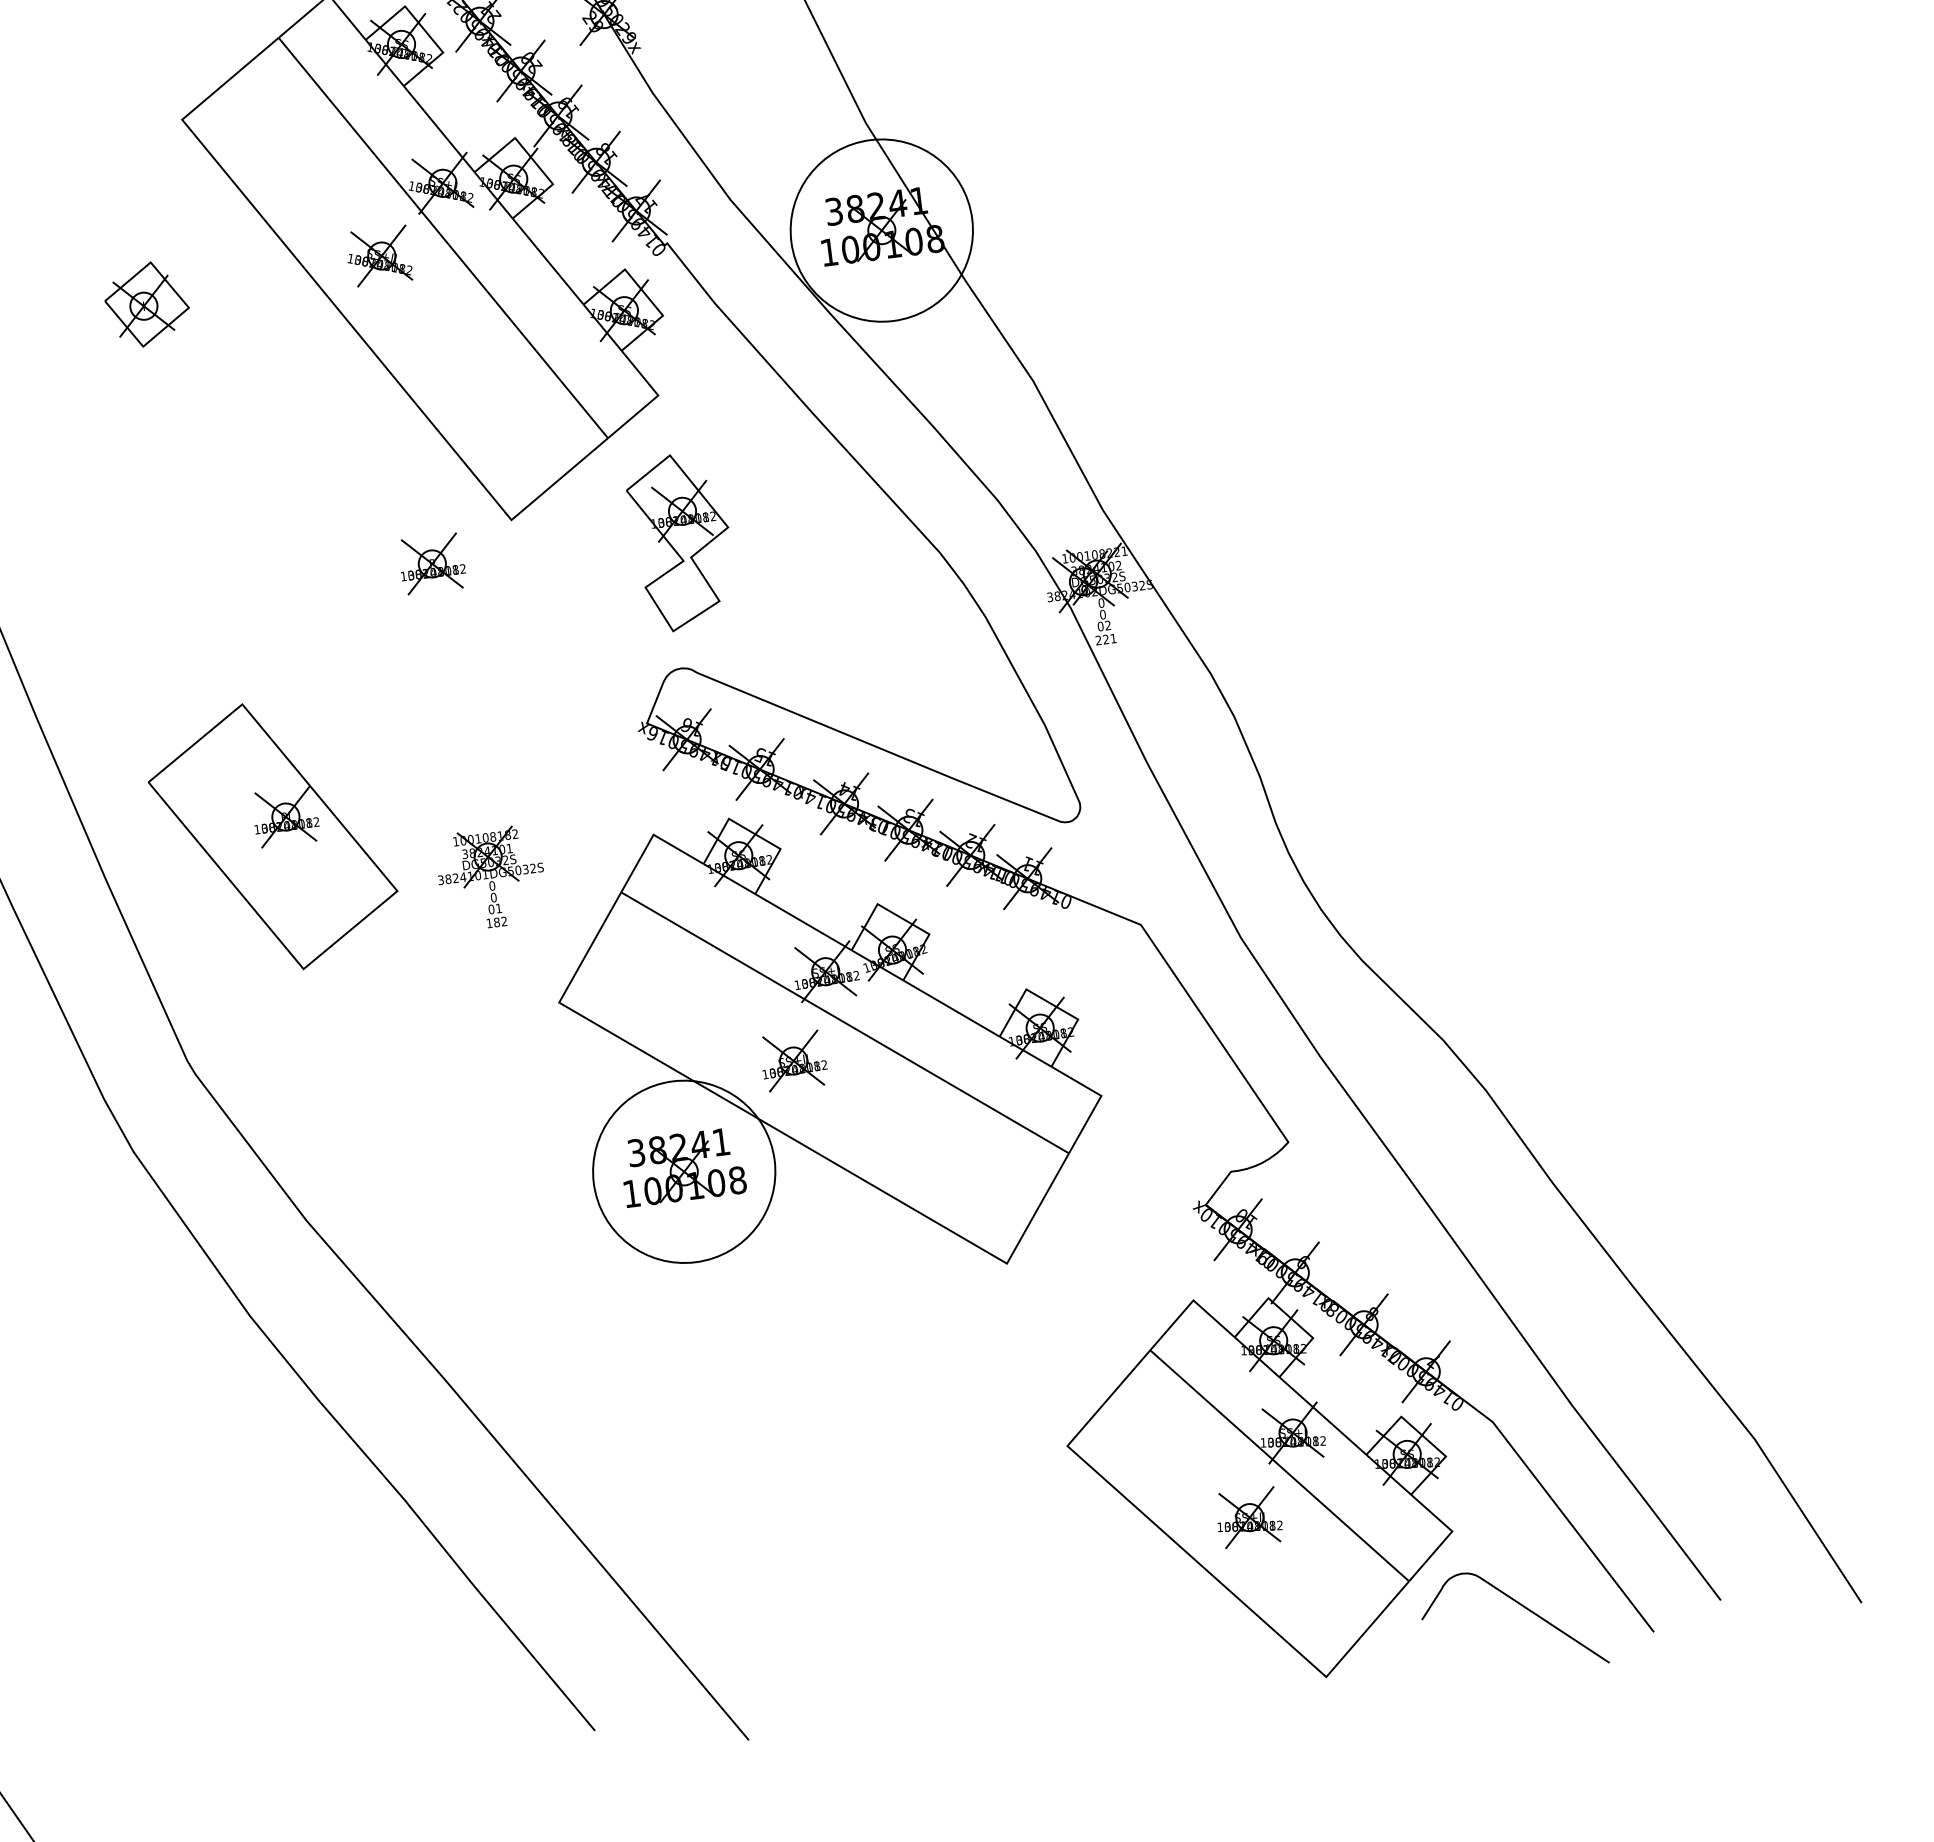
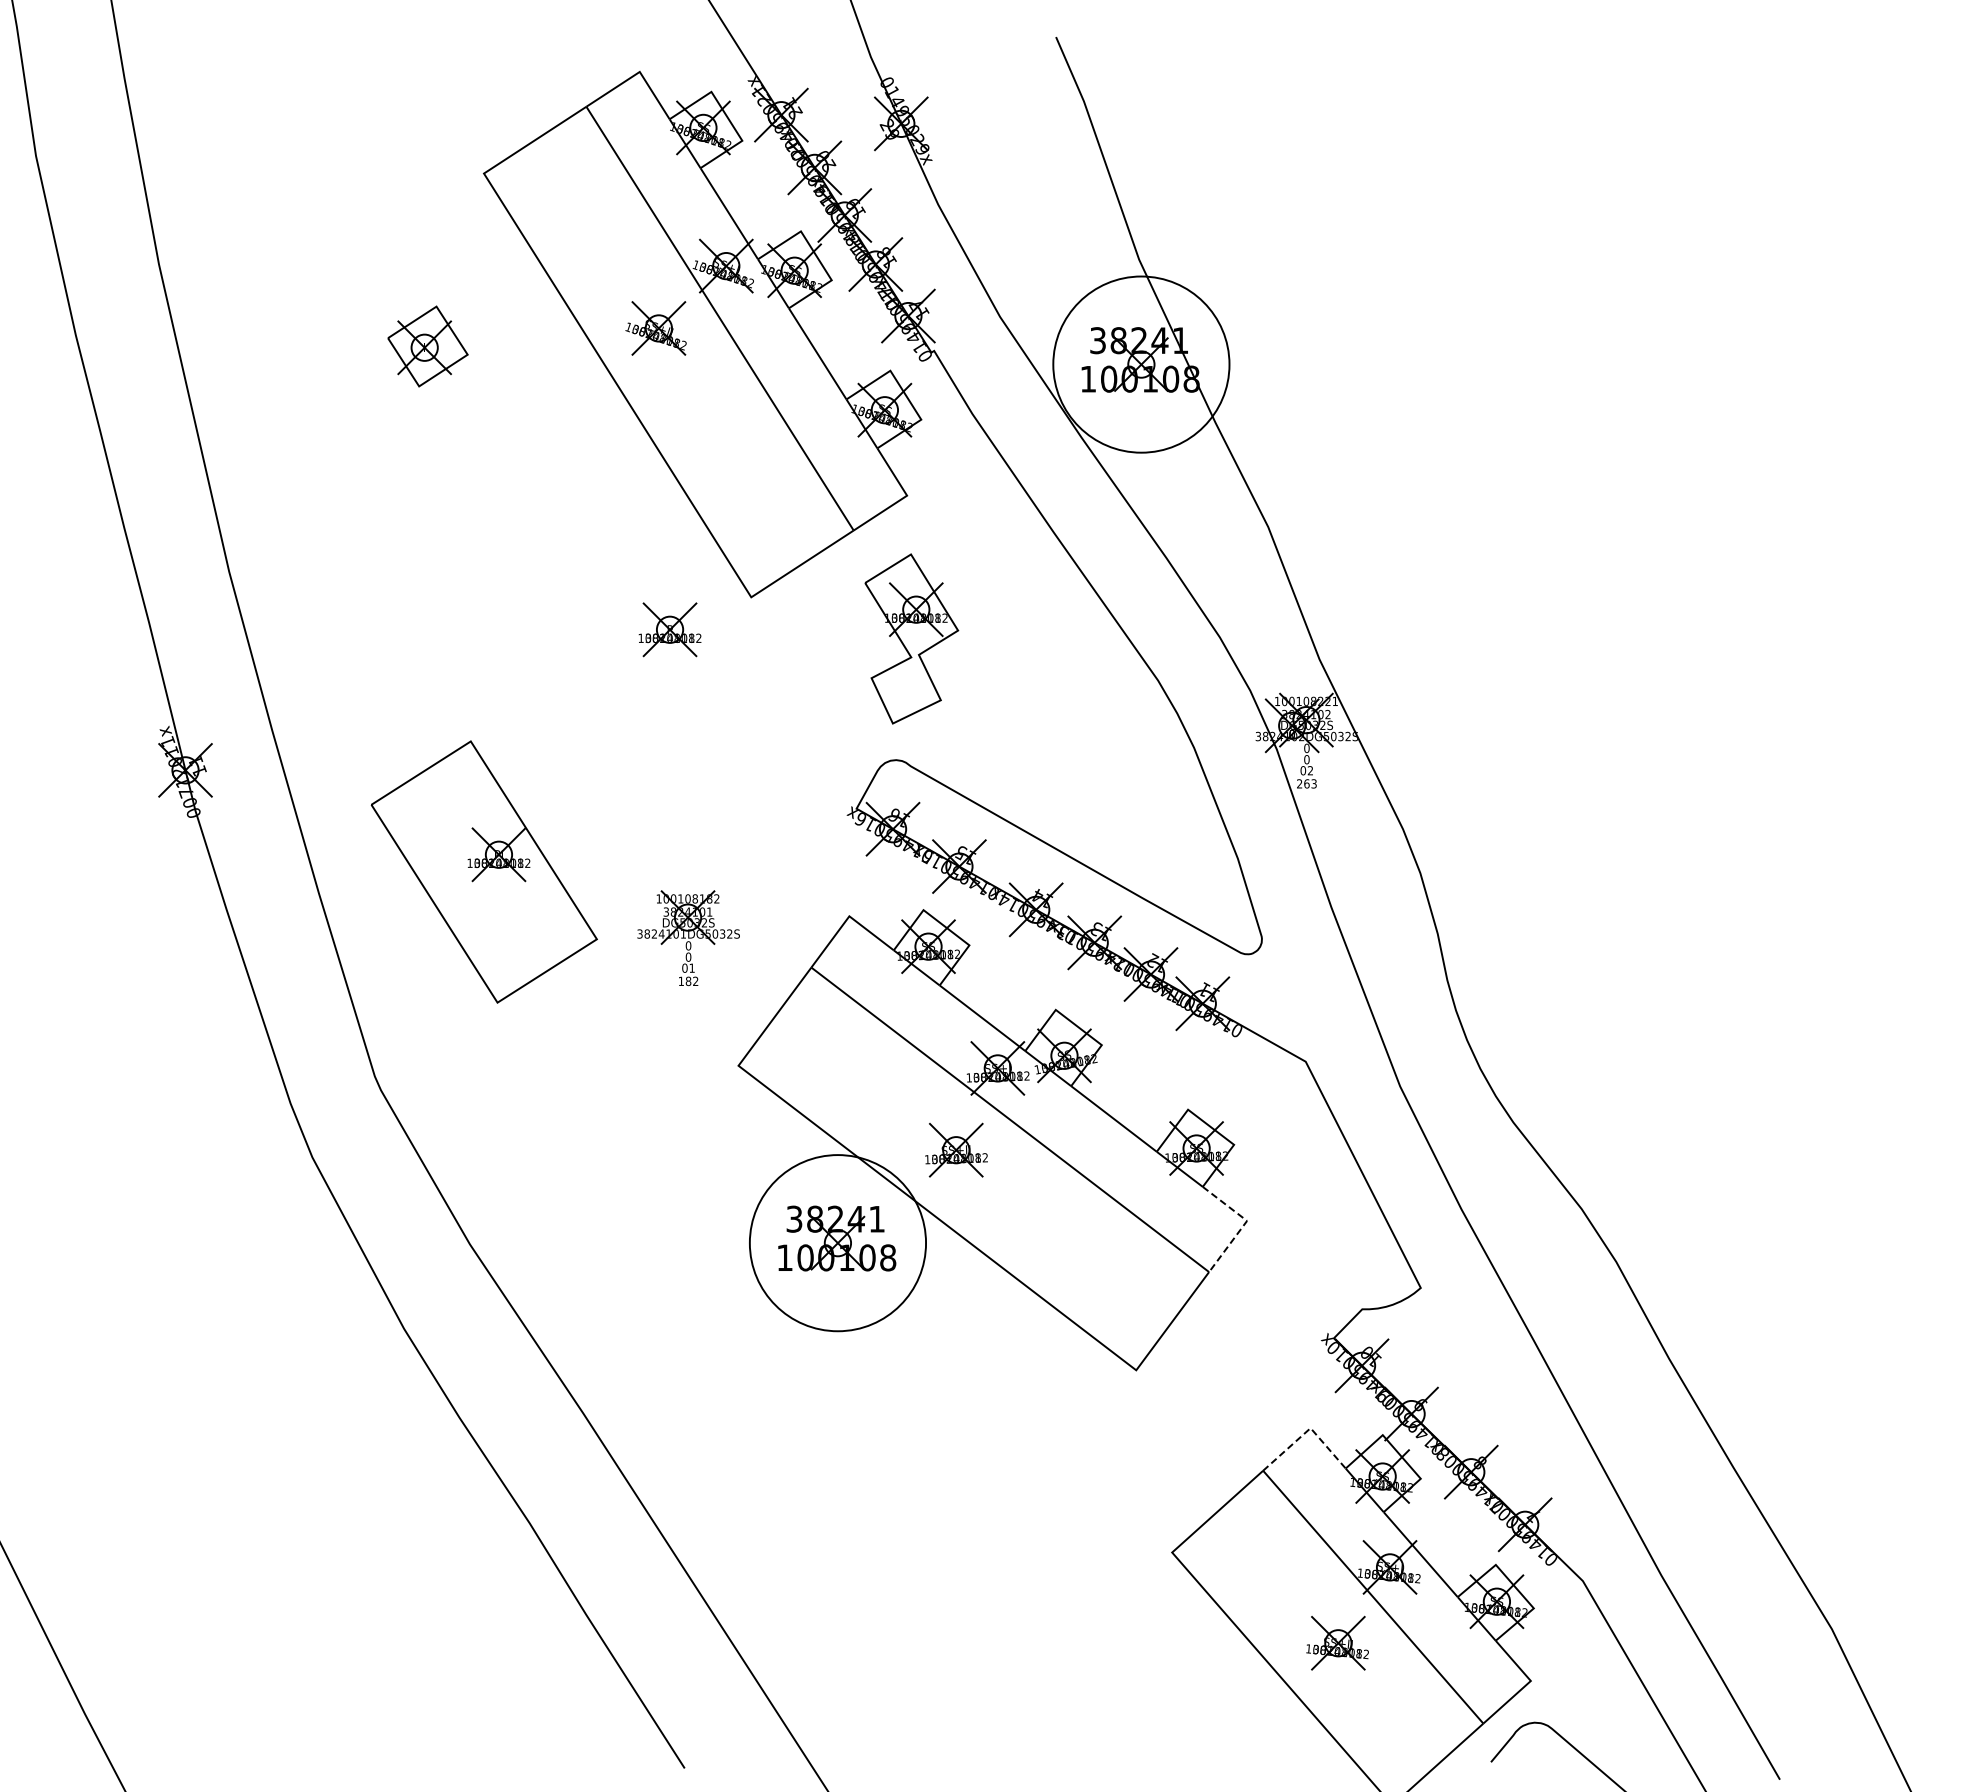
text: (1109, 638) -> (1310, 783), 221 -> 263
line: (1099, 1099) -> (1244, 1224), solid -> dashed
line: (1190, 1303) -> (1307, 1430), solid -> dashed

